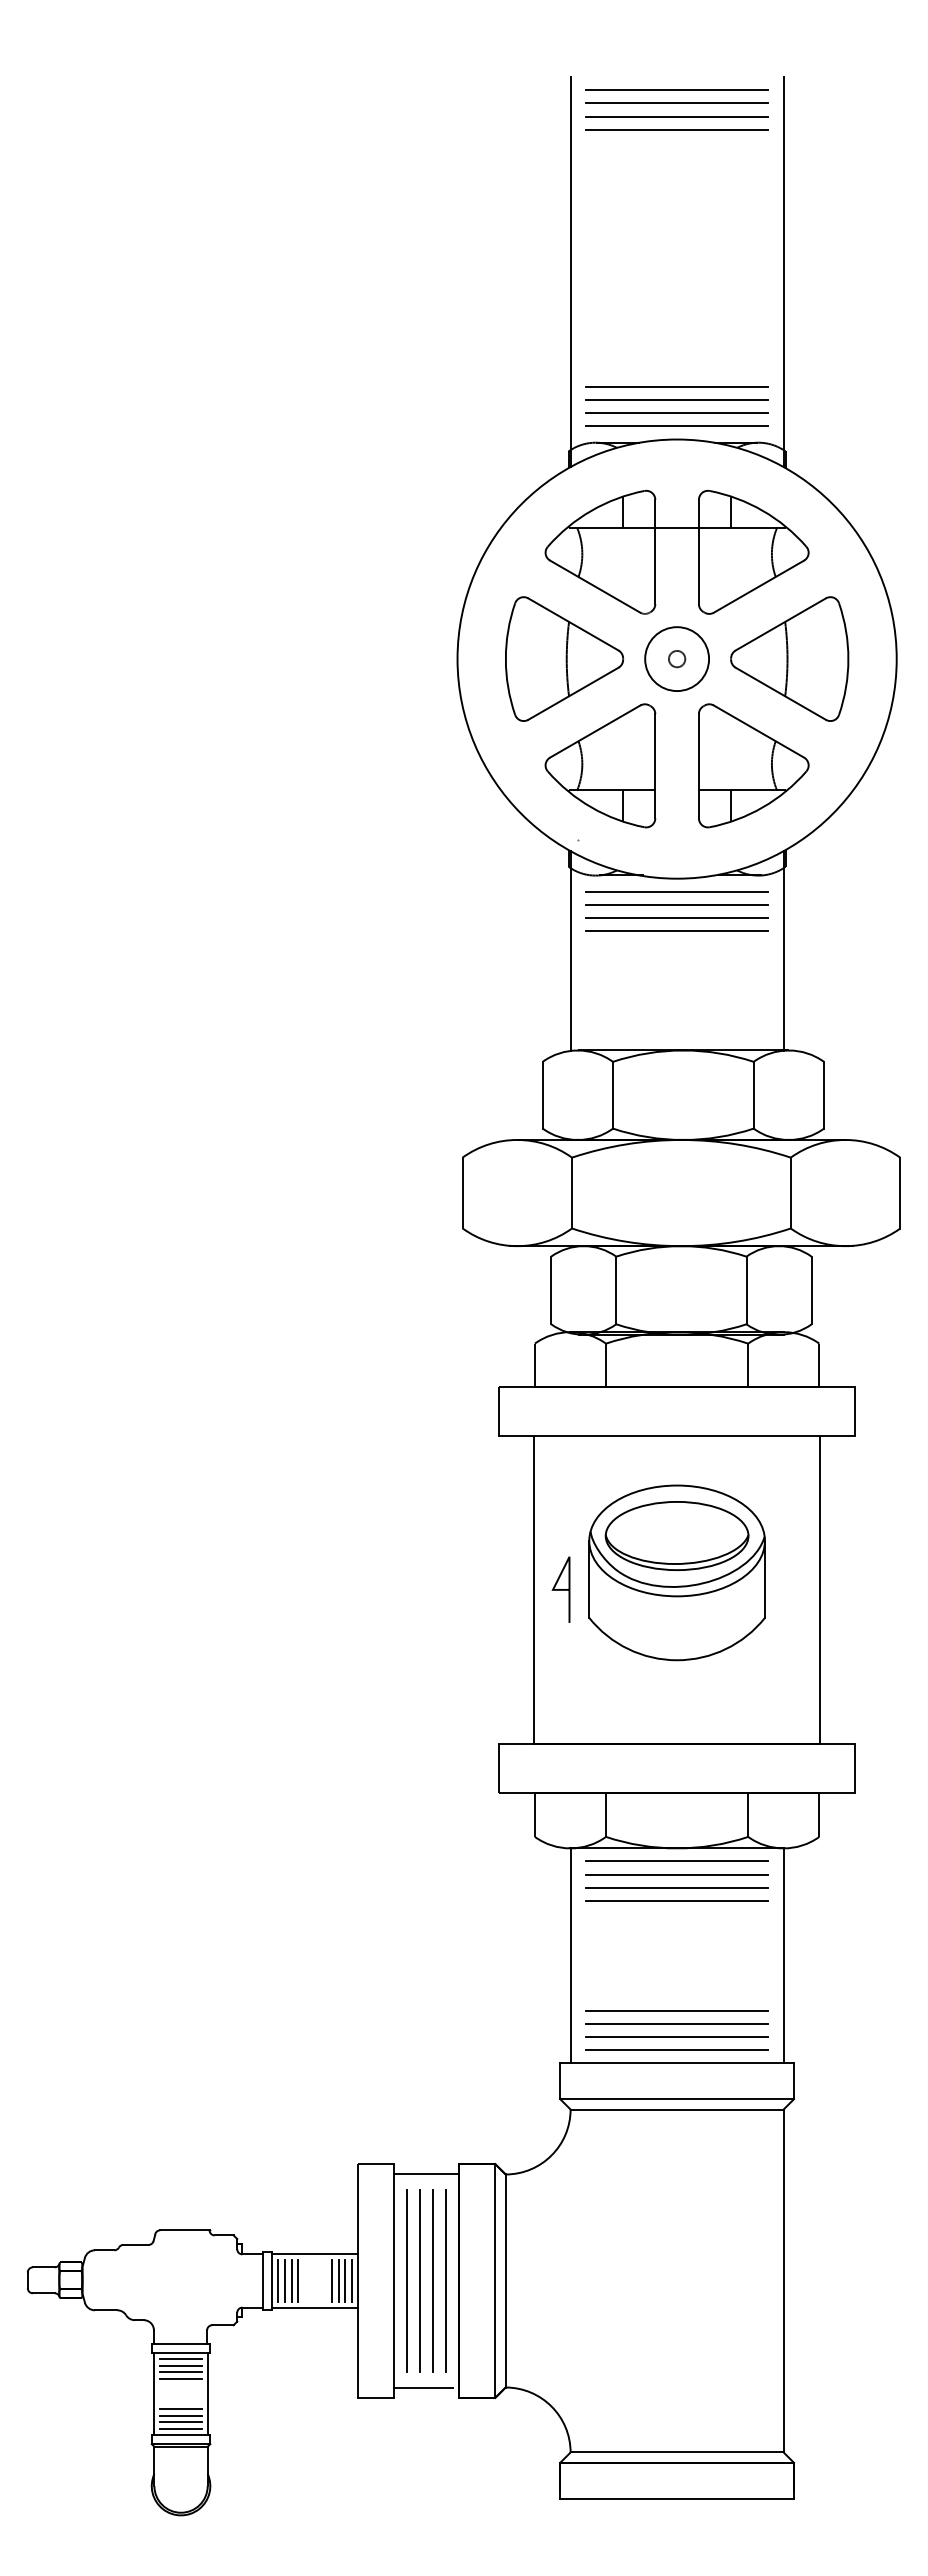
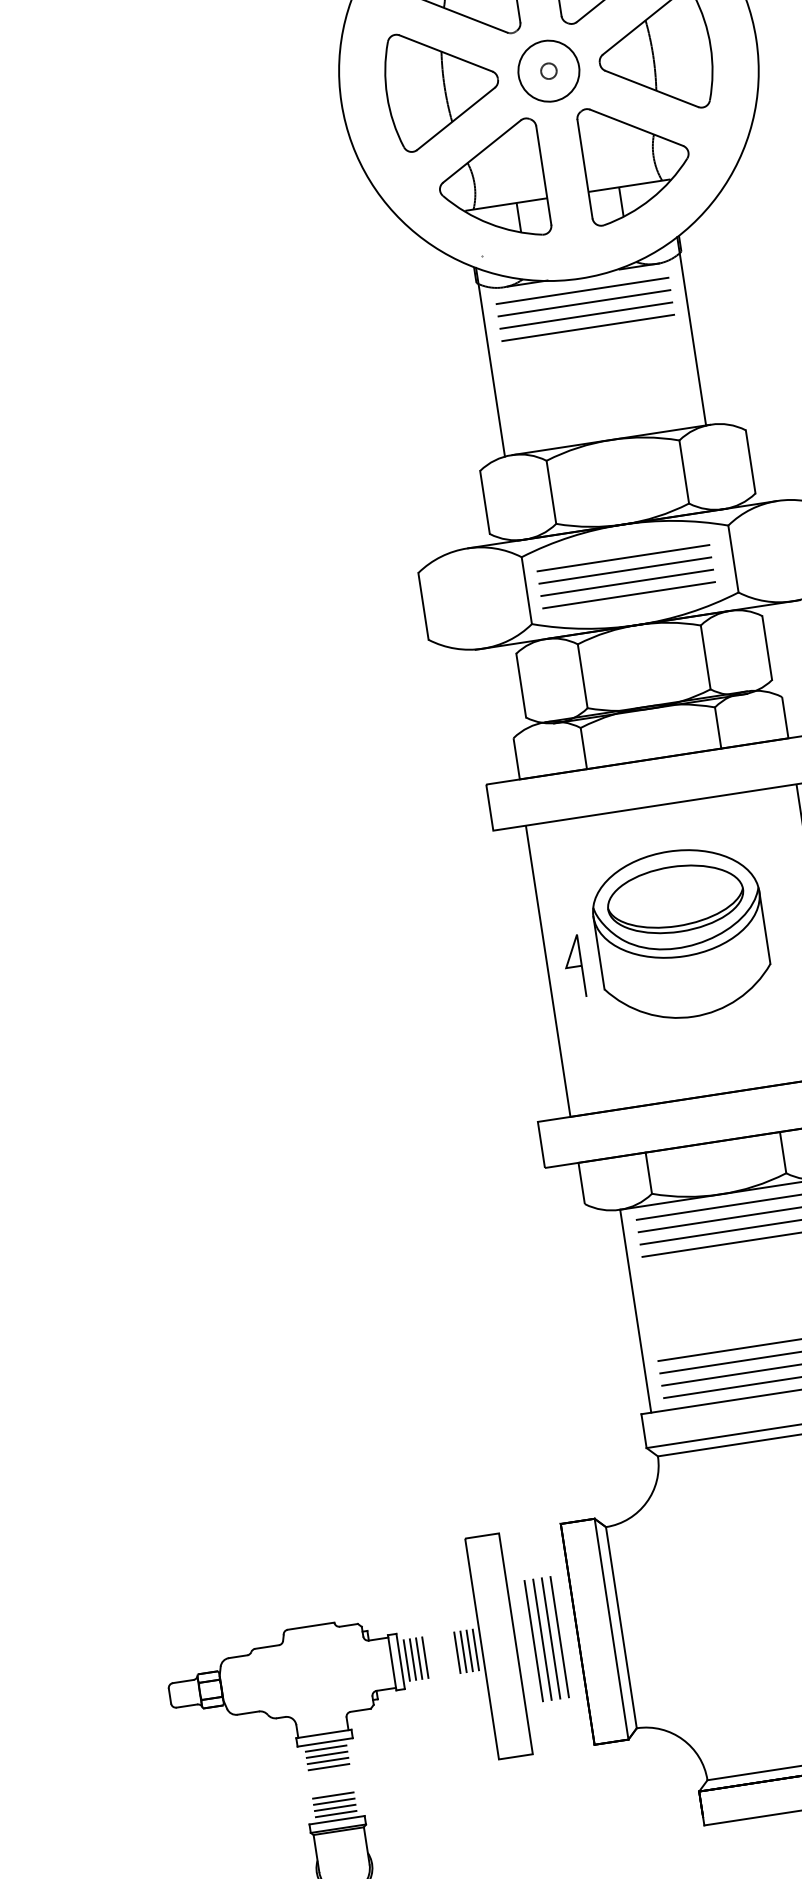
part: (676, 1194) -> (625, 576), added
line: (426, 2174) -> (531, 1538), removed
line: (314, 2254) -> (437, 1630), removed
part: (426, 2280) -> (546, 1638), size x0.7
line: (314, 2307) -> (444, 1680), removed
line: (423, 2387) -> (559, 1740), removed
line: (154, 2393) -> (306, 1784), removed
line: (207, 2393) -> (356, 1777), removed

